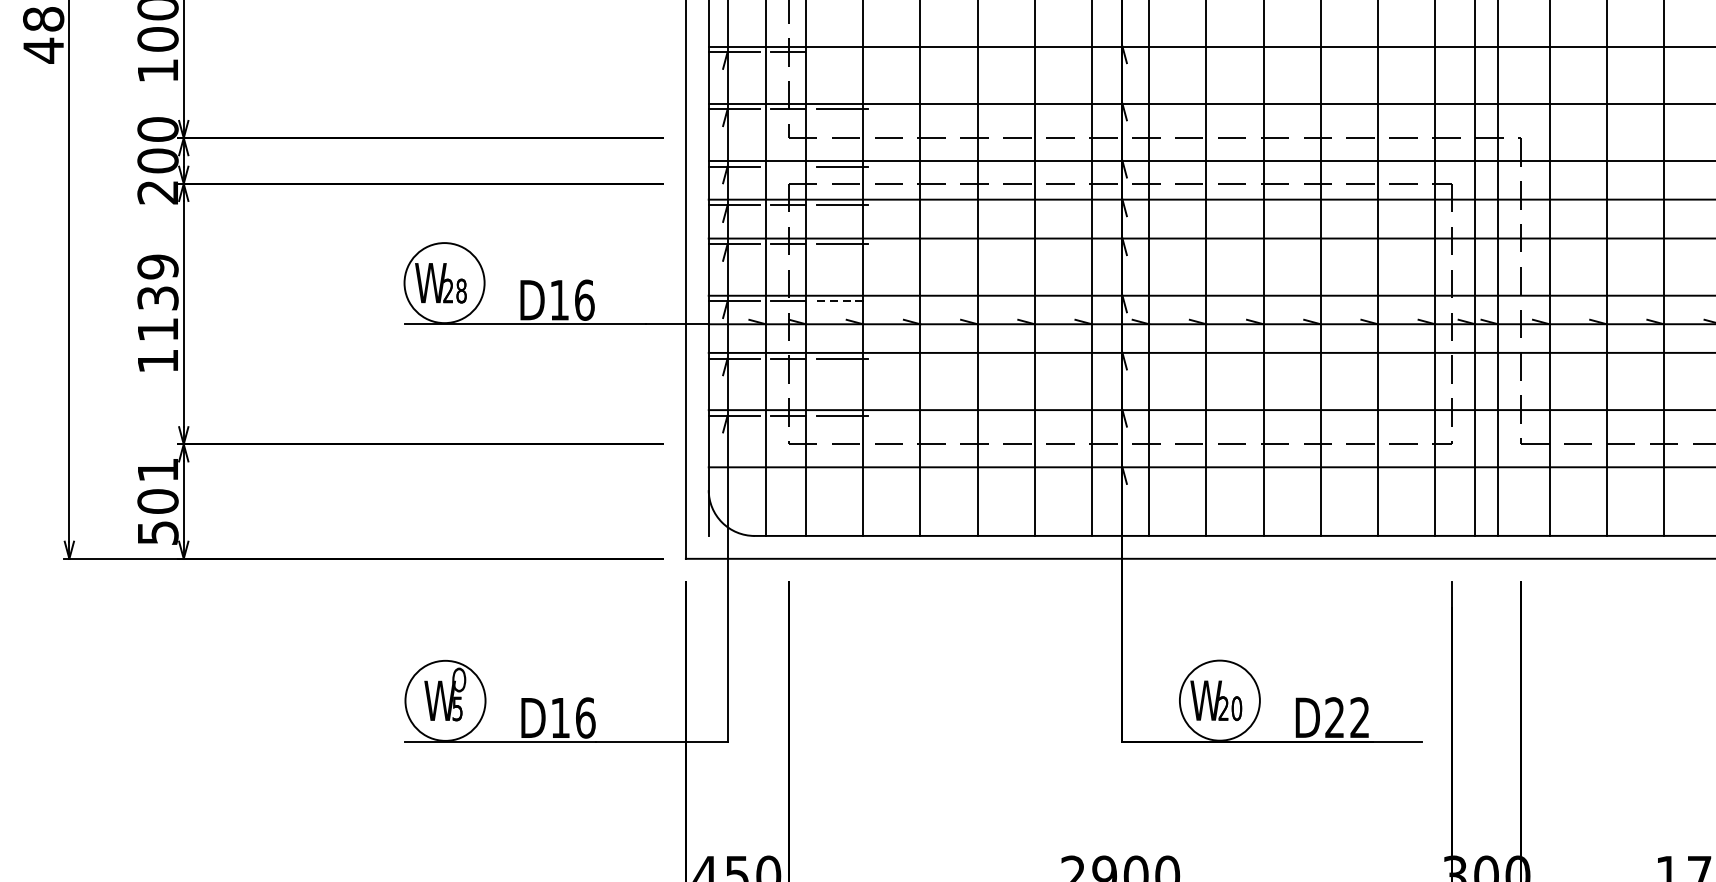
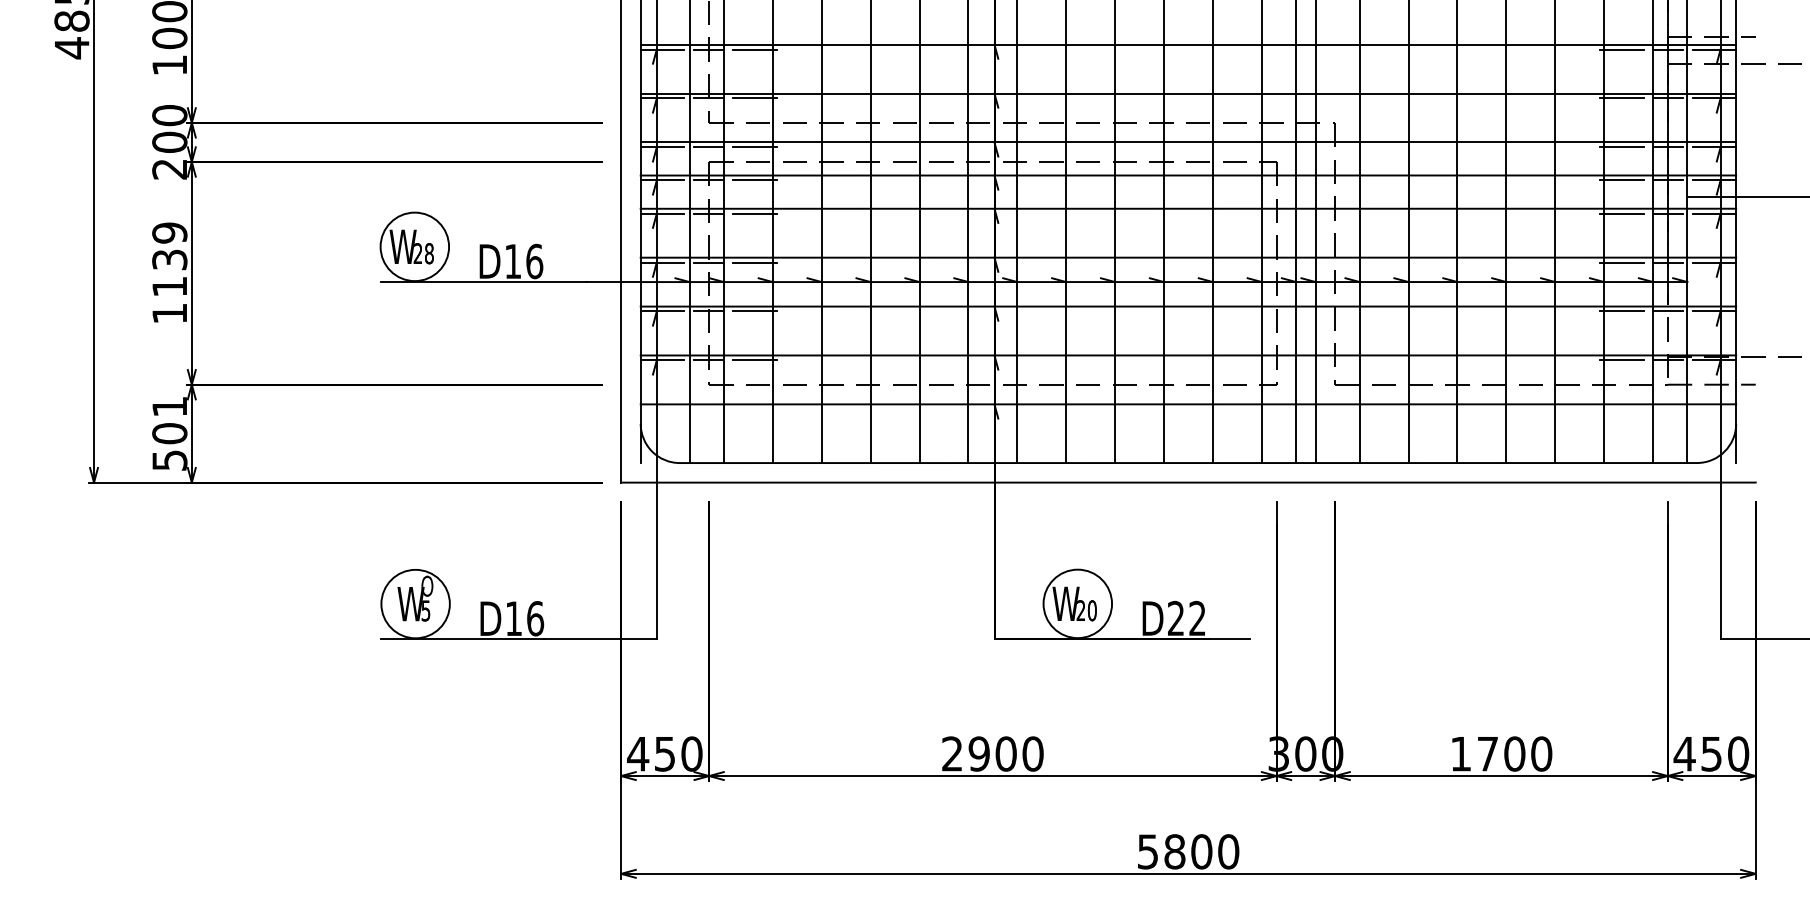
line: (841, 52) -> (754, 49), added
line: (788, 166) -> (708, 147), added
line: (841, 301) -> (754, 262), dashed -> solid

